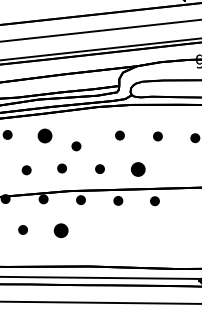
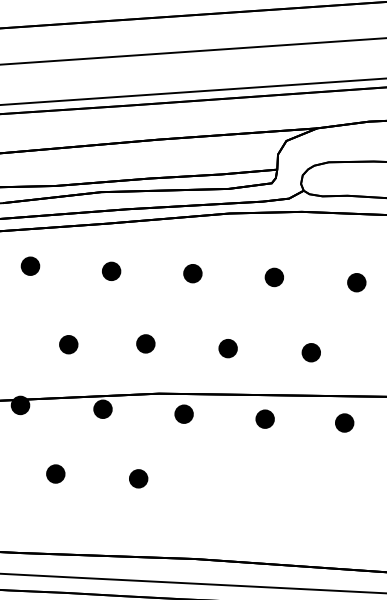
part: (44, 135) -> (110, 270), size x0.62
part: (76, 146) -> (193, 273), moved
part: (138, 169) -> (311, 352), size x0.62
part: (61, 230) -> (139, 478), size x0.62

